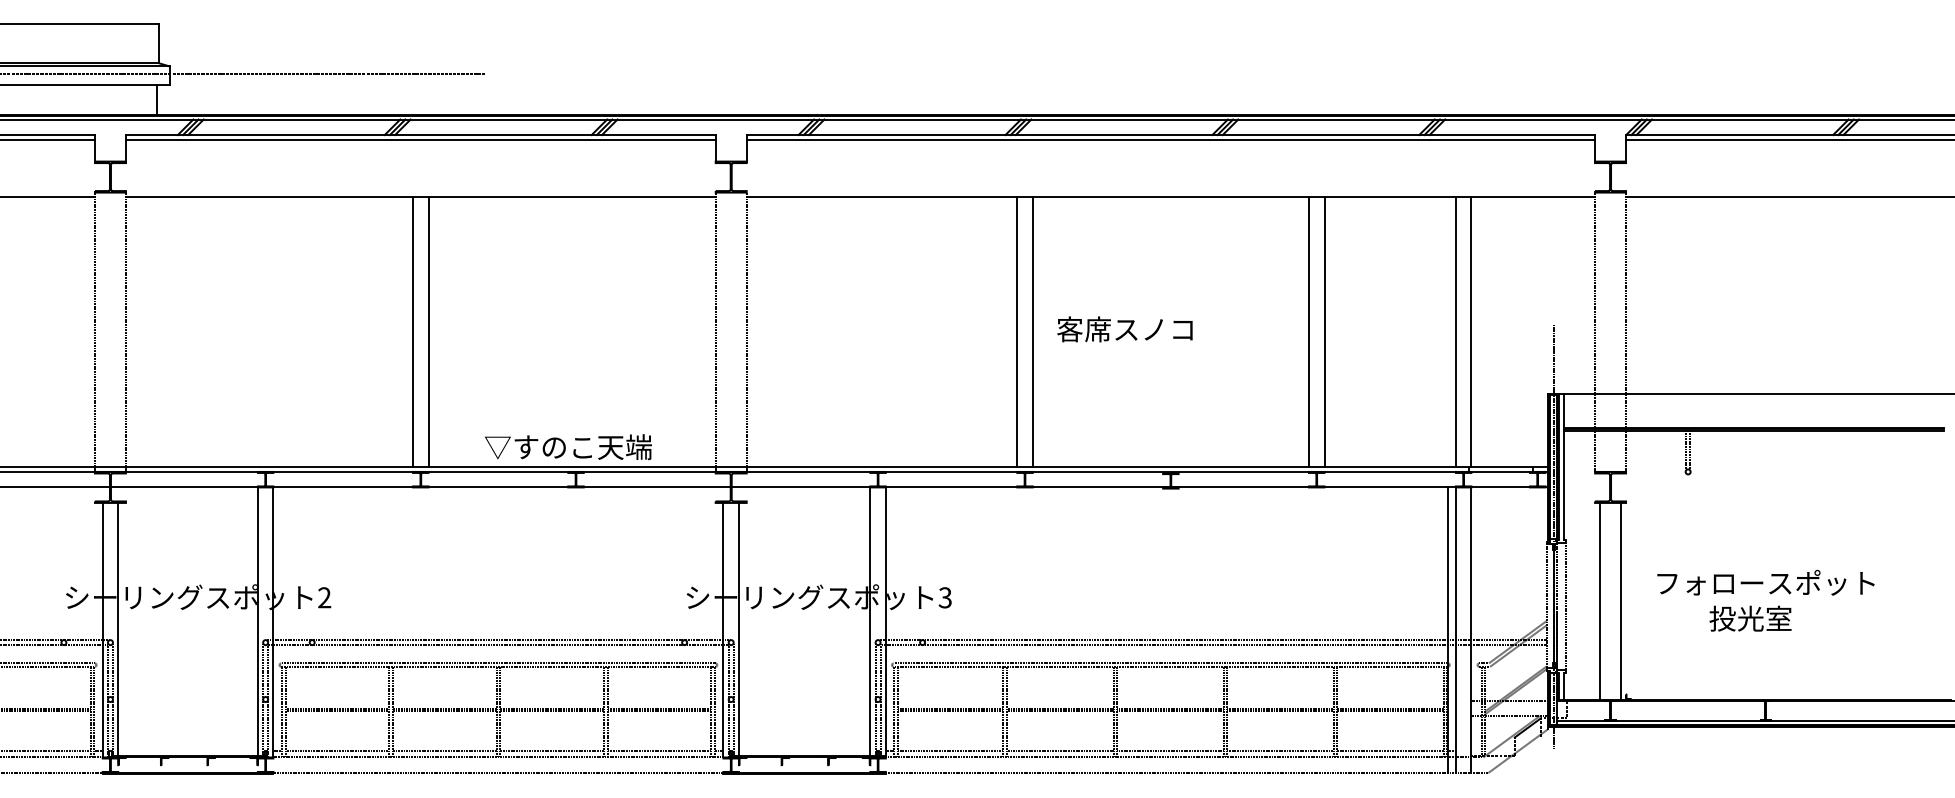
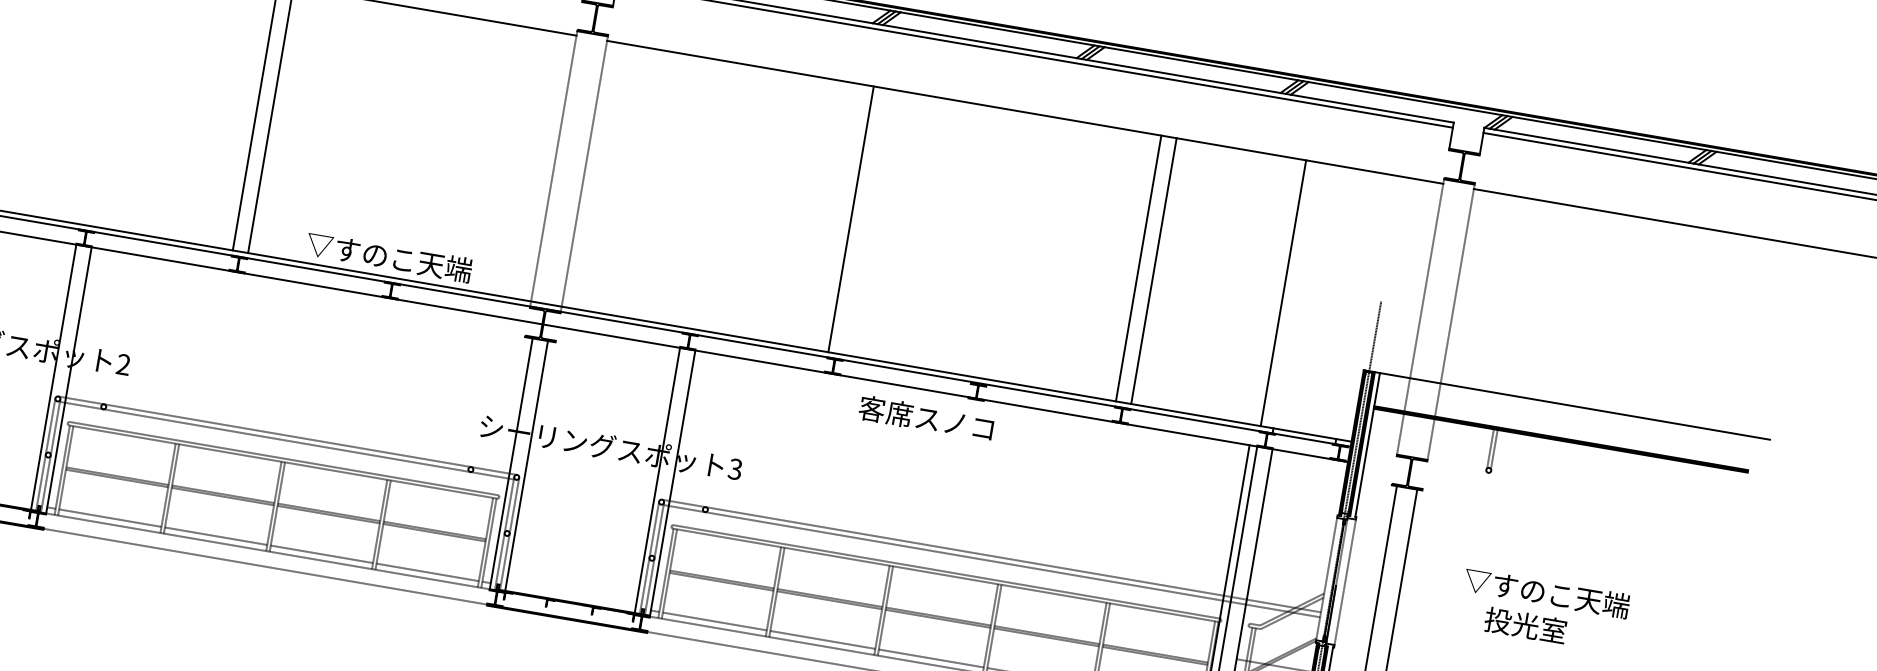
text: (1124, 329) -> (925, 418), moved
line: (1032, 331) -> (866, 221), removed
line: (1471, 331) -> (1298, 295), removed
text: (1765, 582) -> (1546, 592), フォロースポット -> ▽すのこ天端

